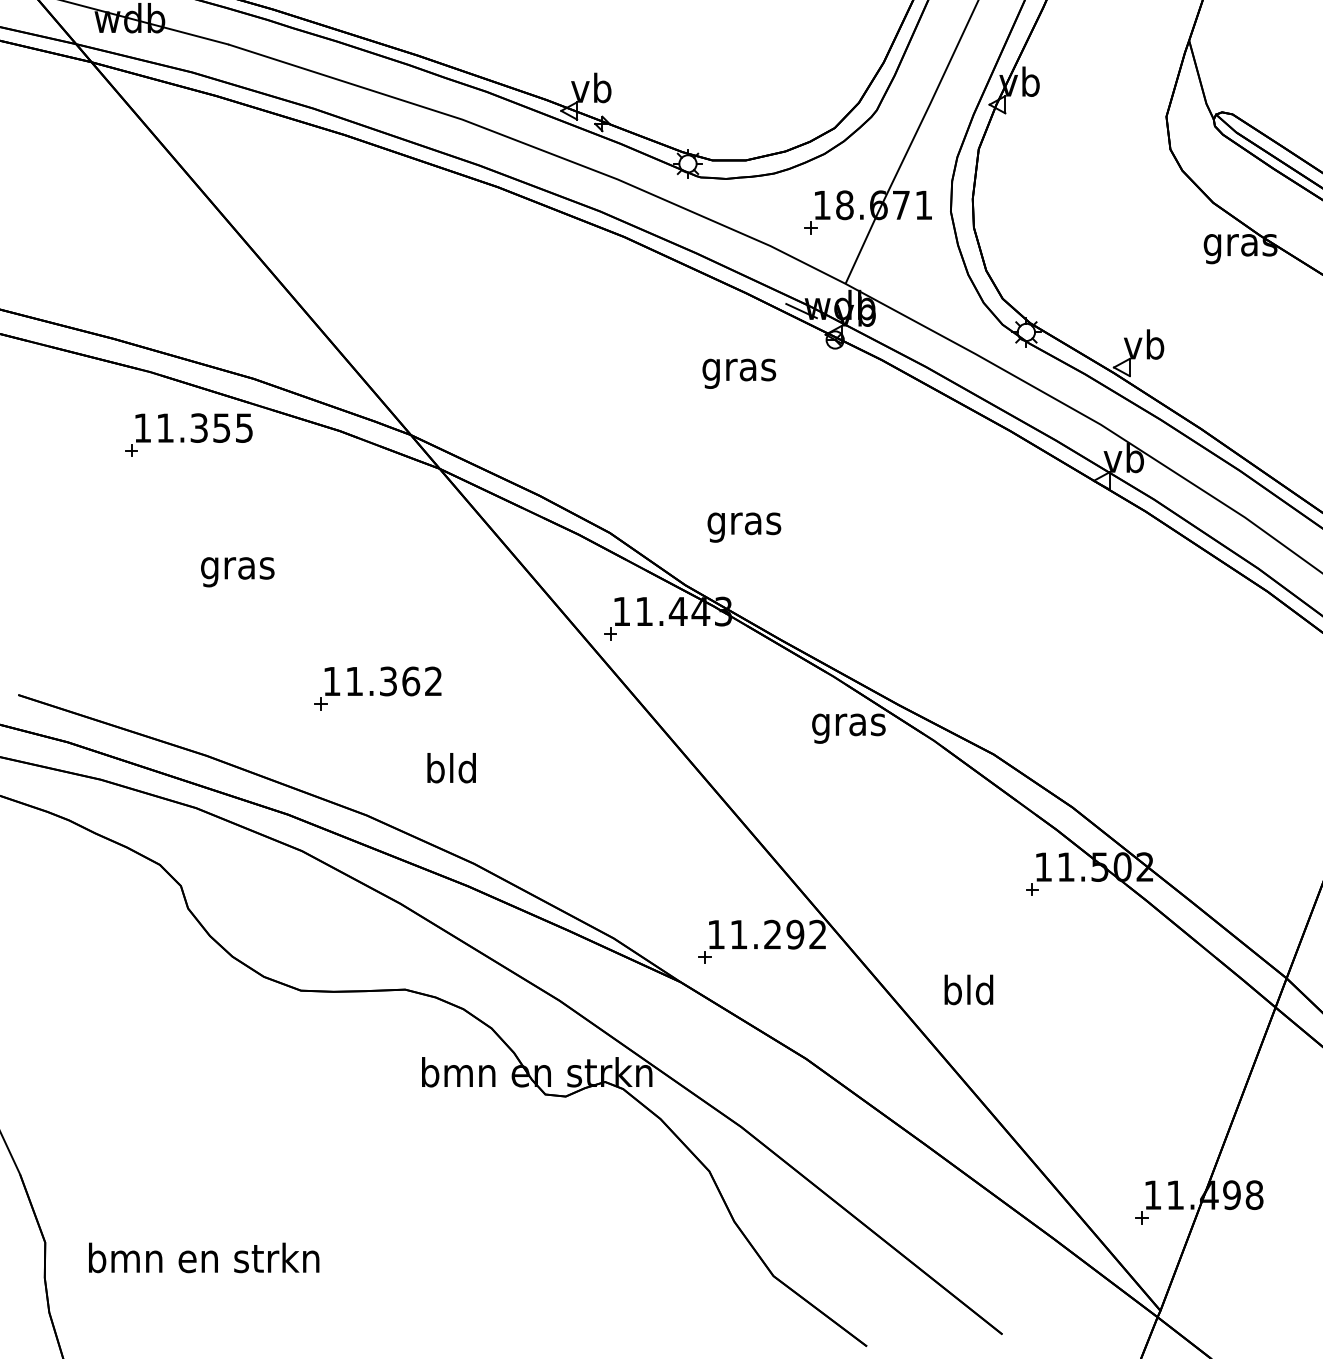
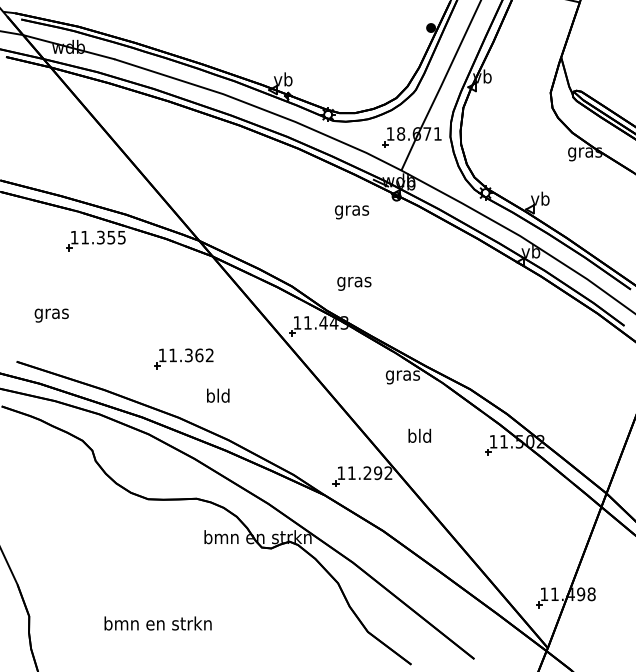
text: (237, 571) -> (51, 315), moved
text: (968, 989) -> (419, 435), moved
text: (202, 1257) -> (157, 623), moved

